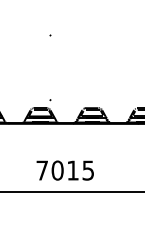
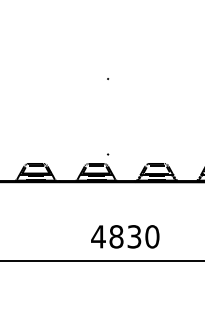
text: (65, 170) -> (125, 236), 7015 -> 4830

